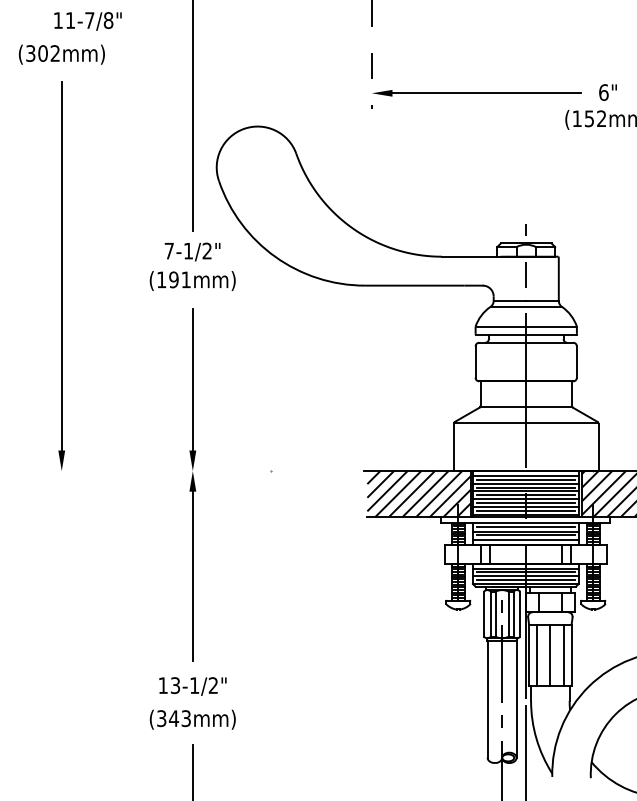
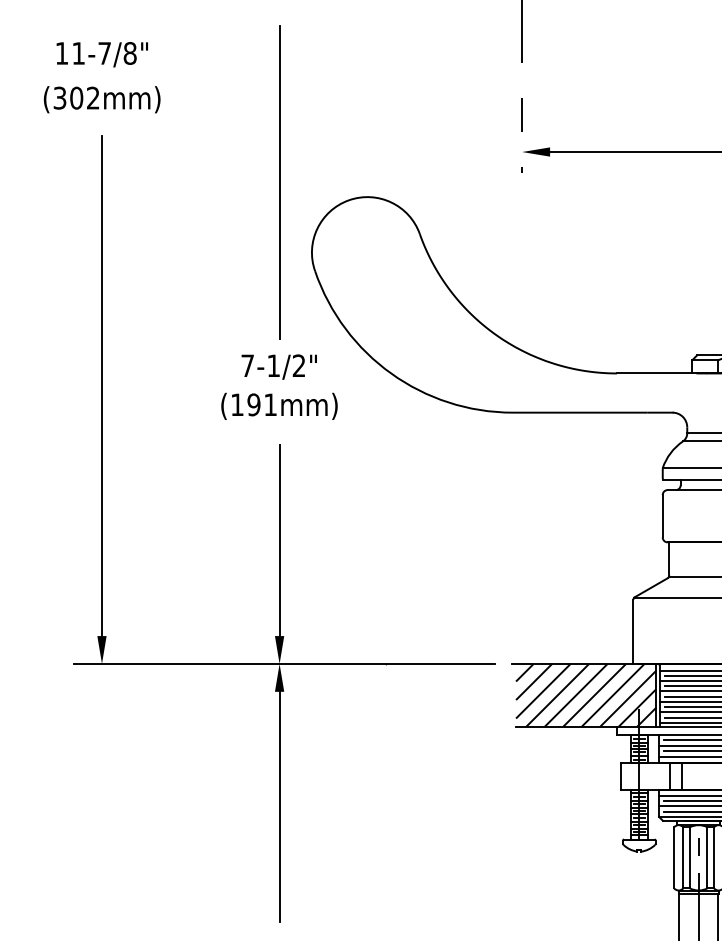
text: (87, 21) -> (101, 54), moved
line: (196, 471) -> (284, 664), added

